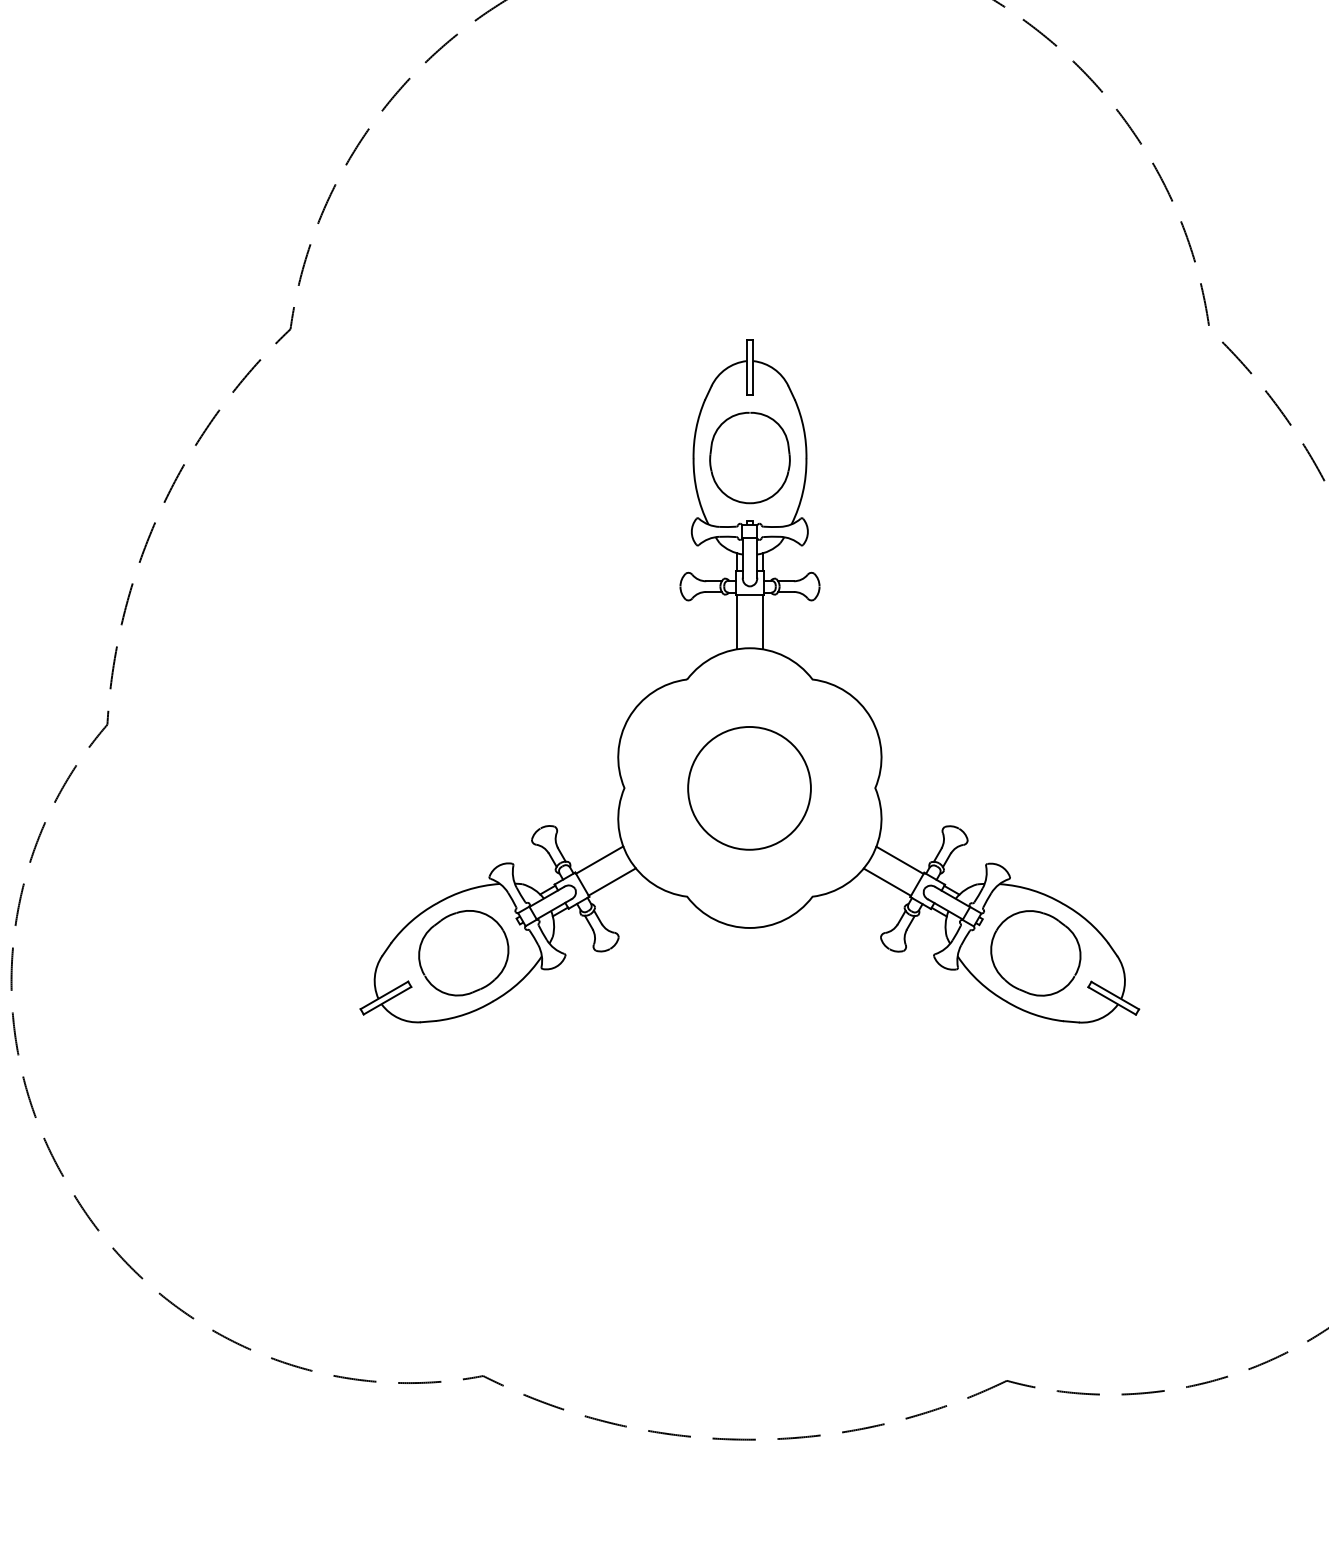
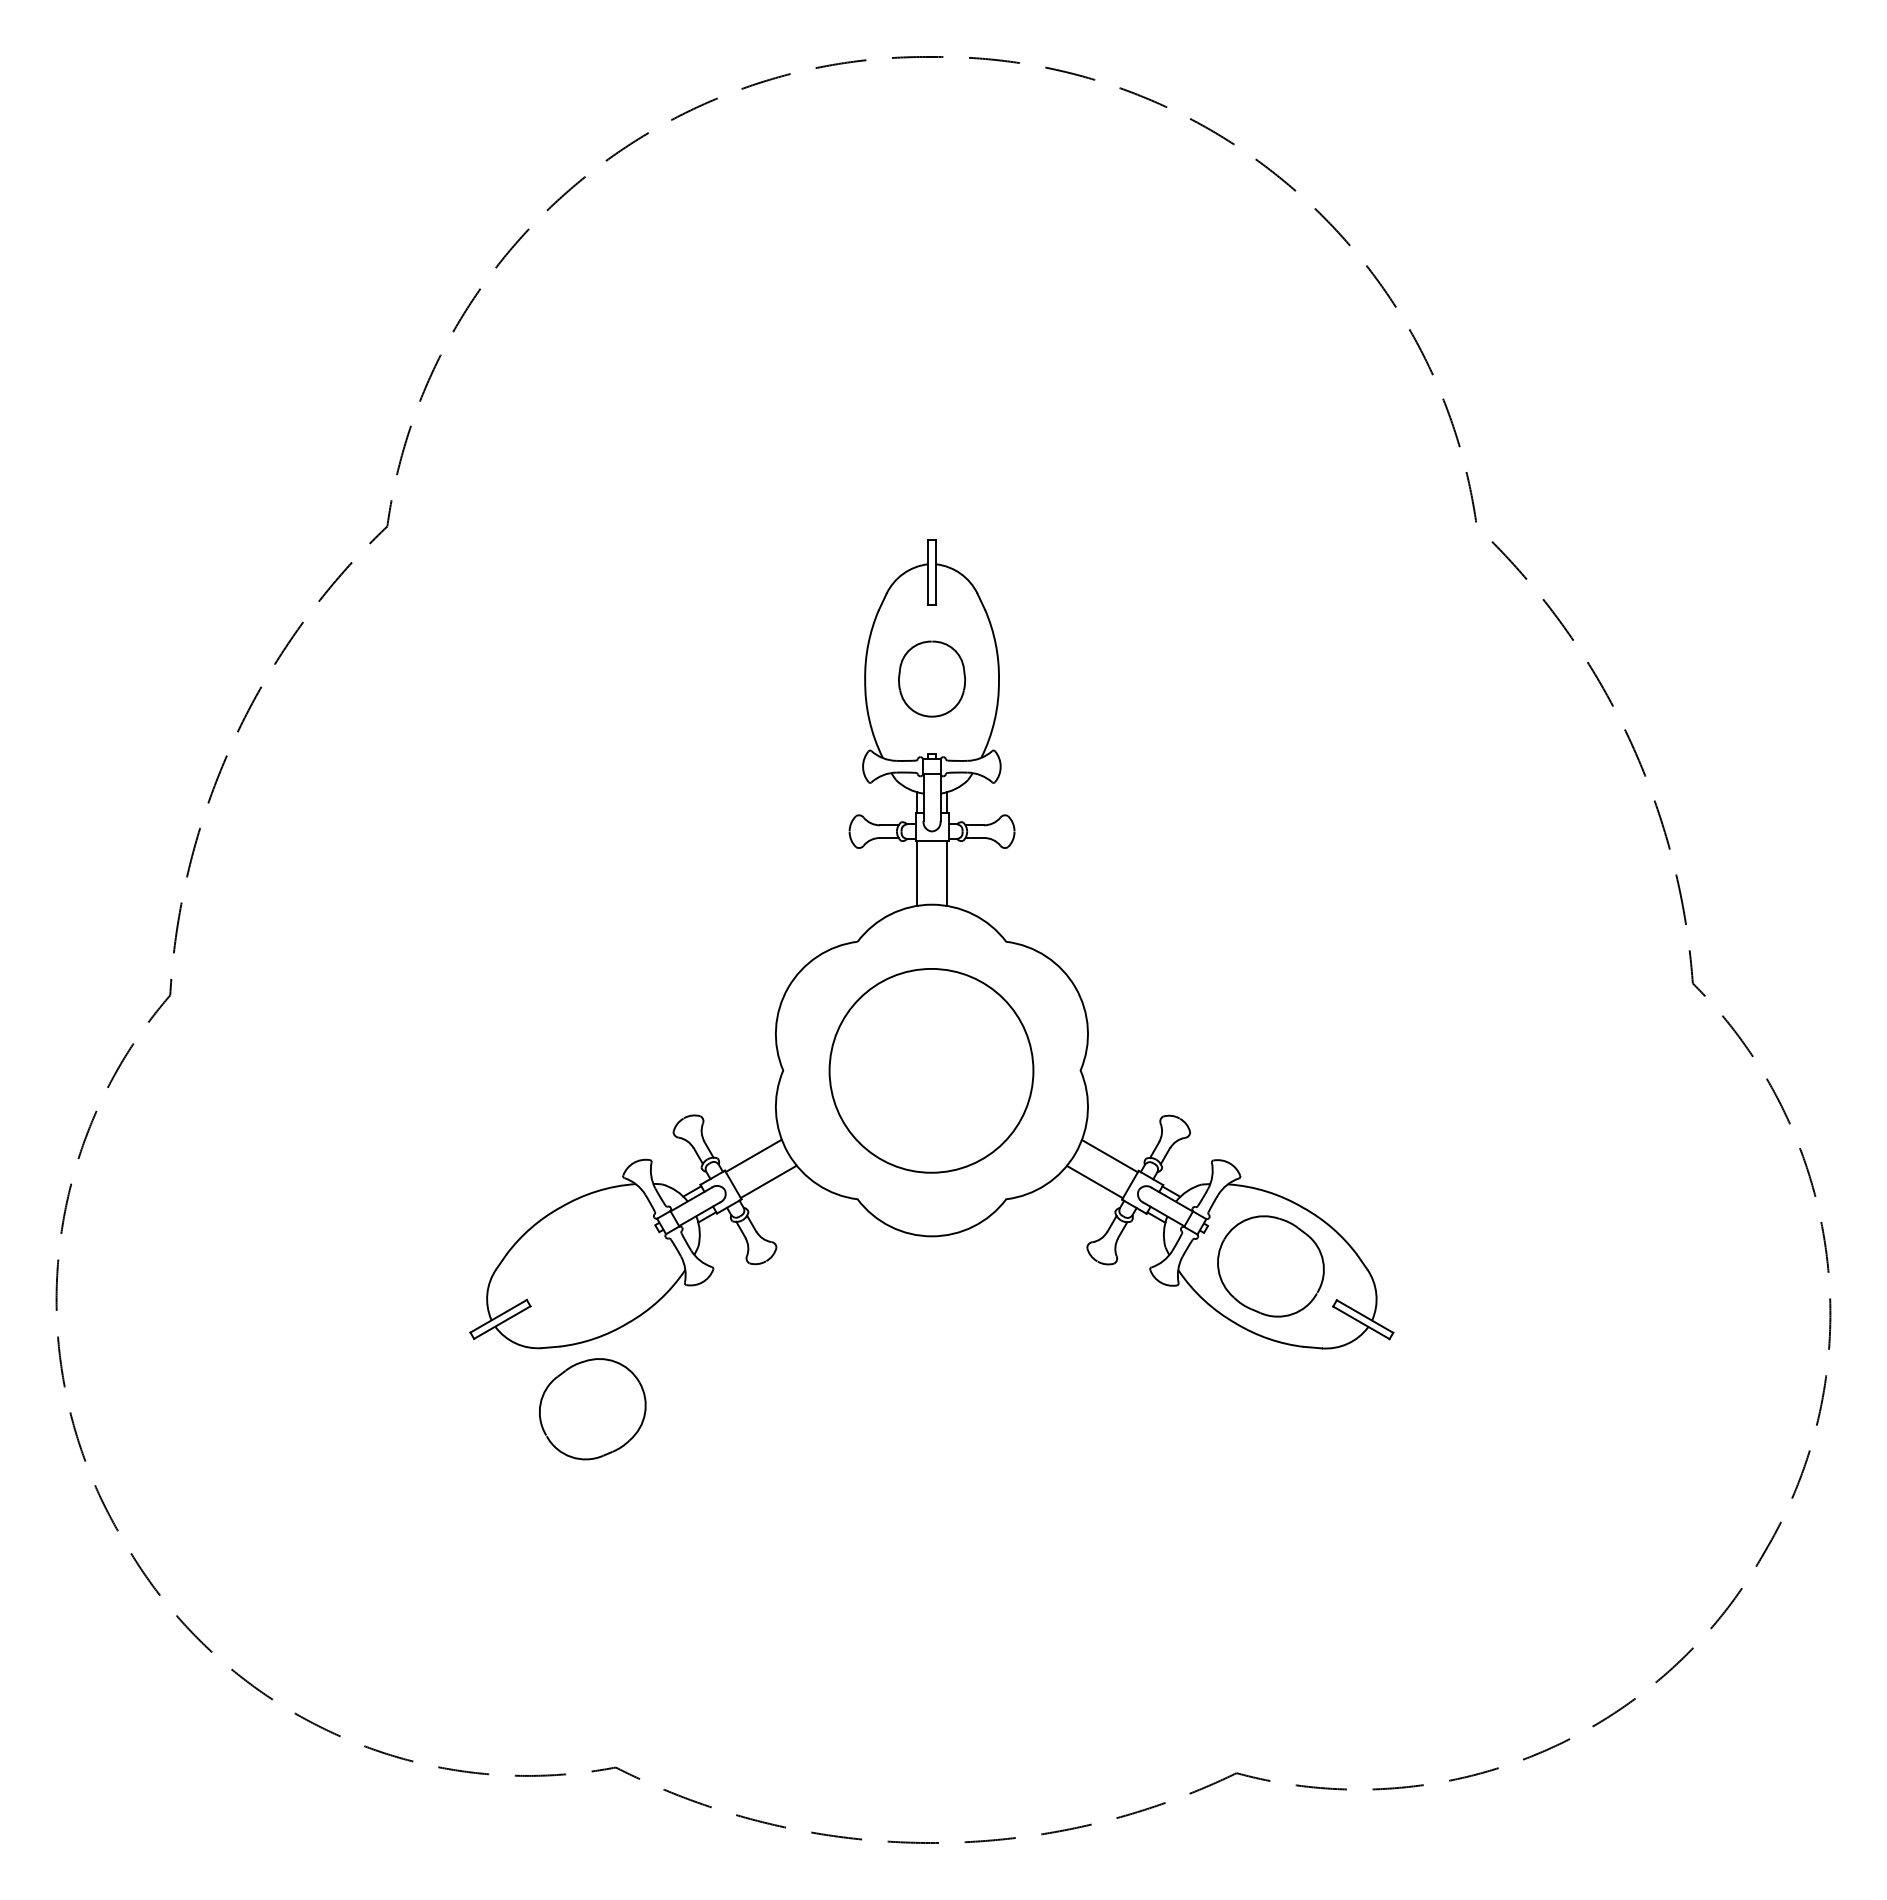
part: (749, 457) -> (931, 678), size x0.7
circle: (749, 788) -> (931, 1070), size x1.4
part: (463, 953) -> (592, 1409), moved

